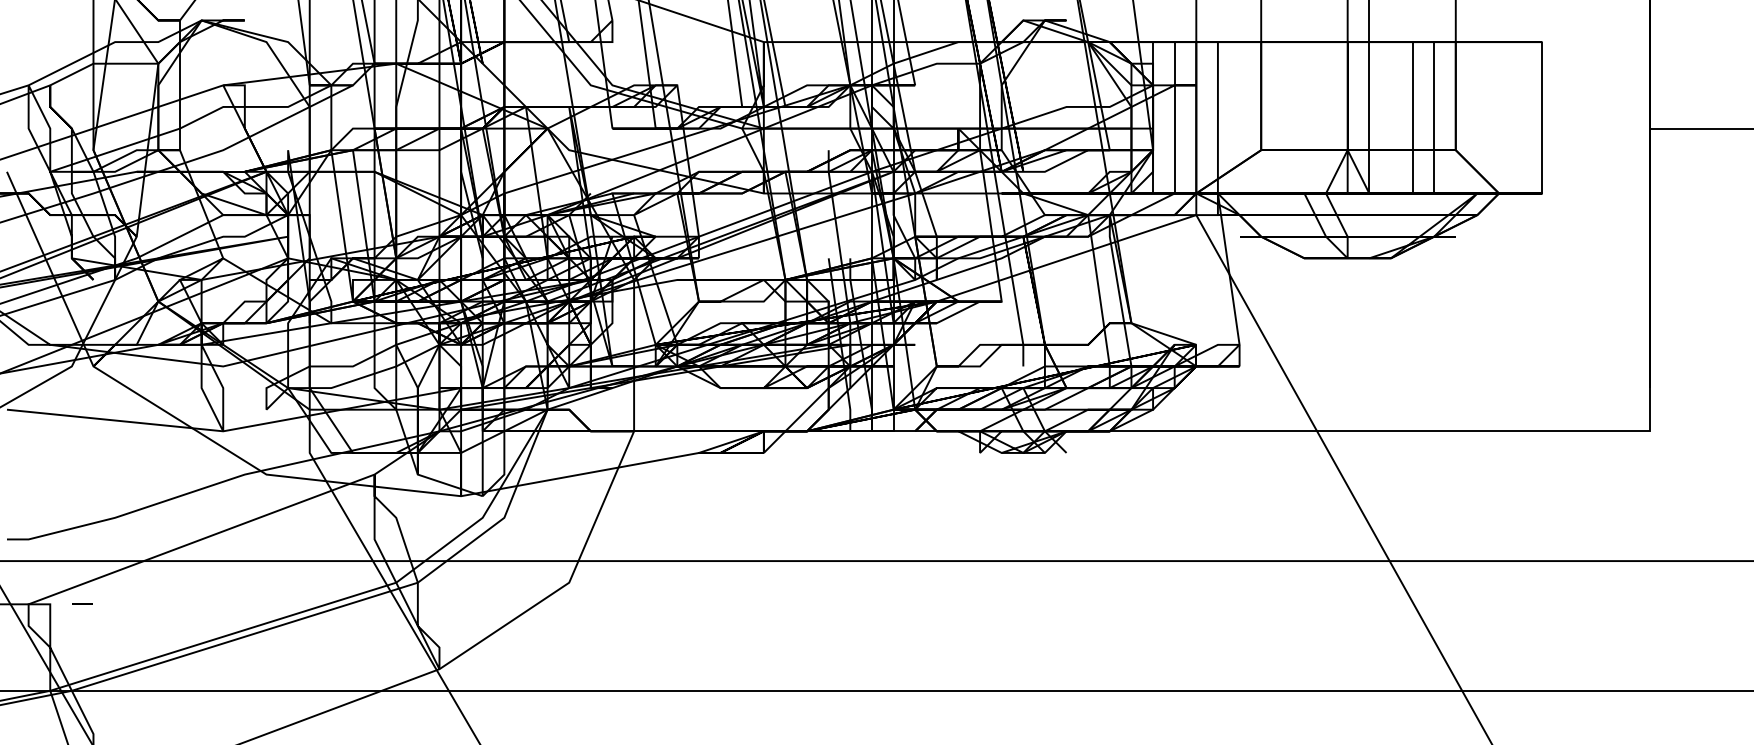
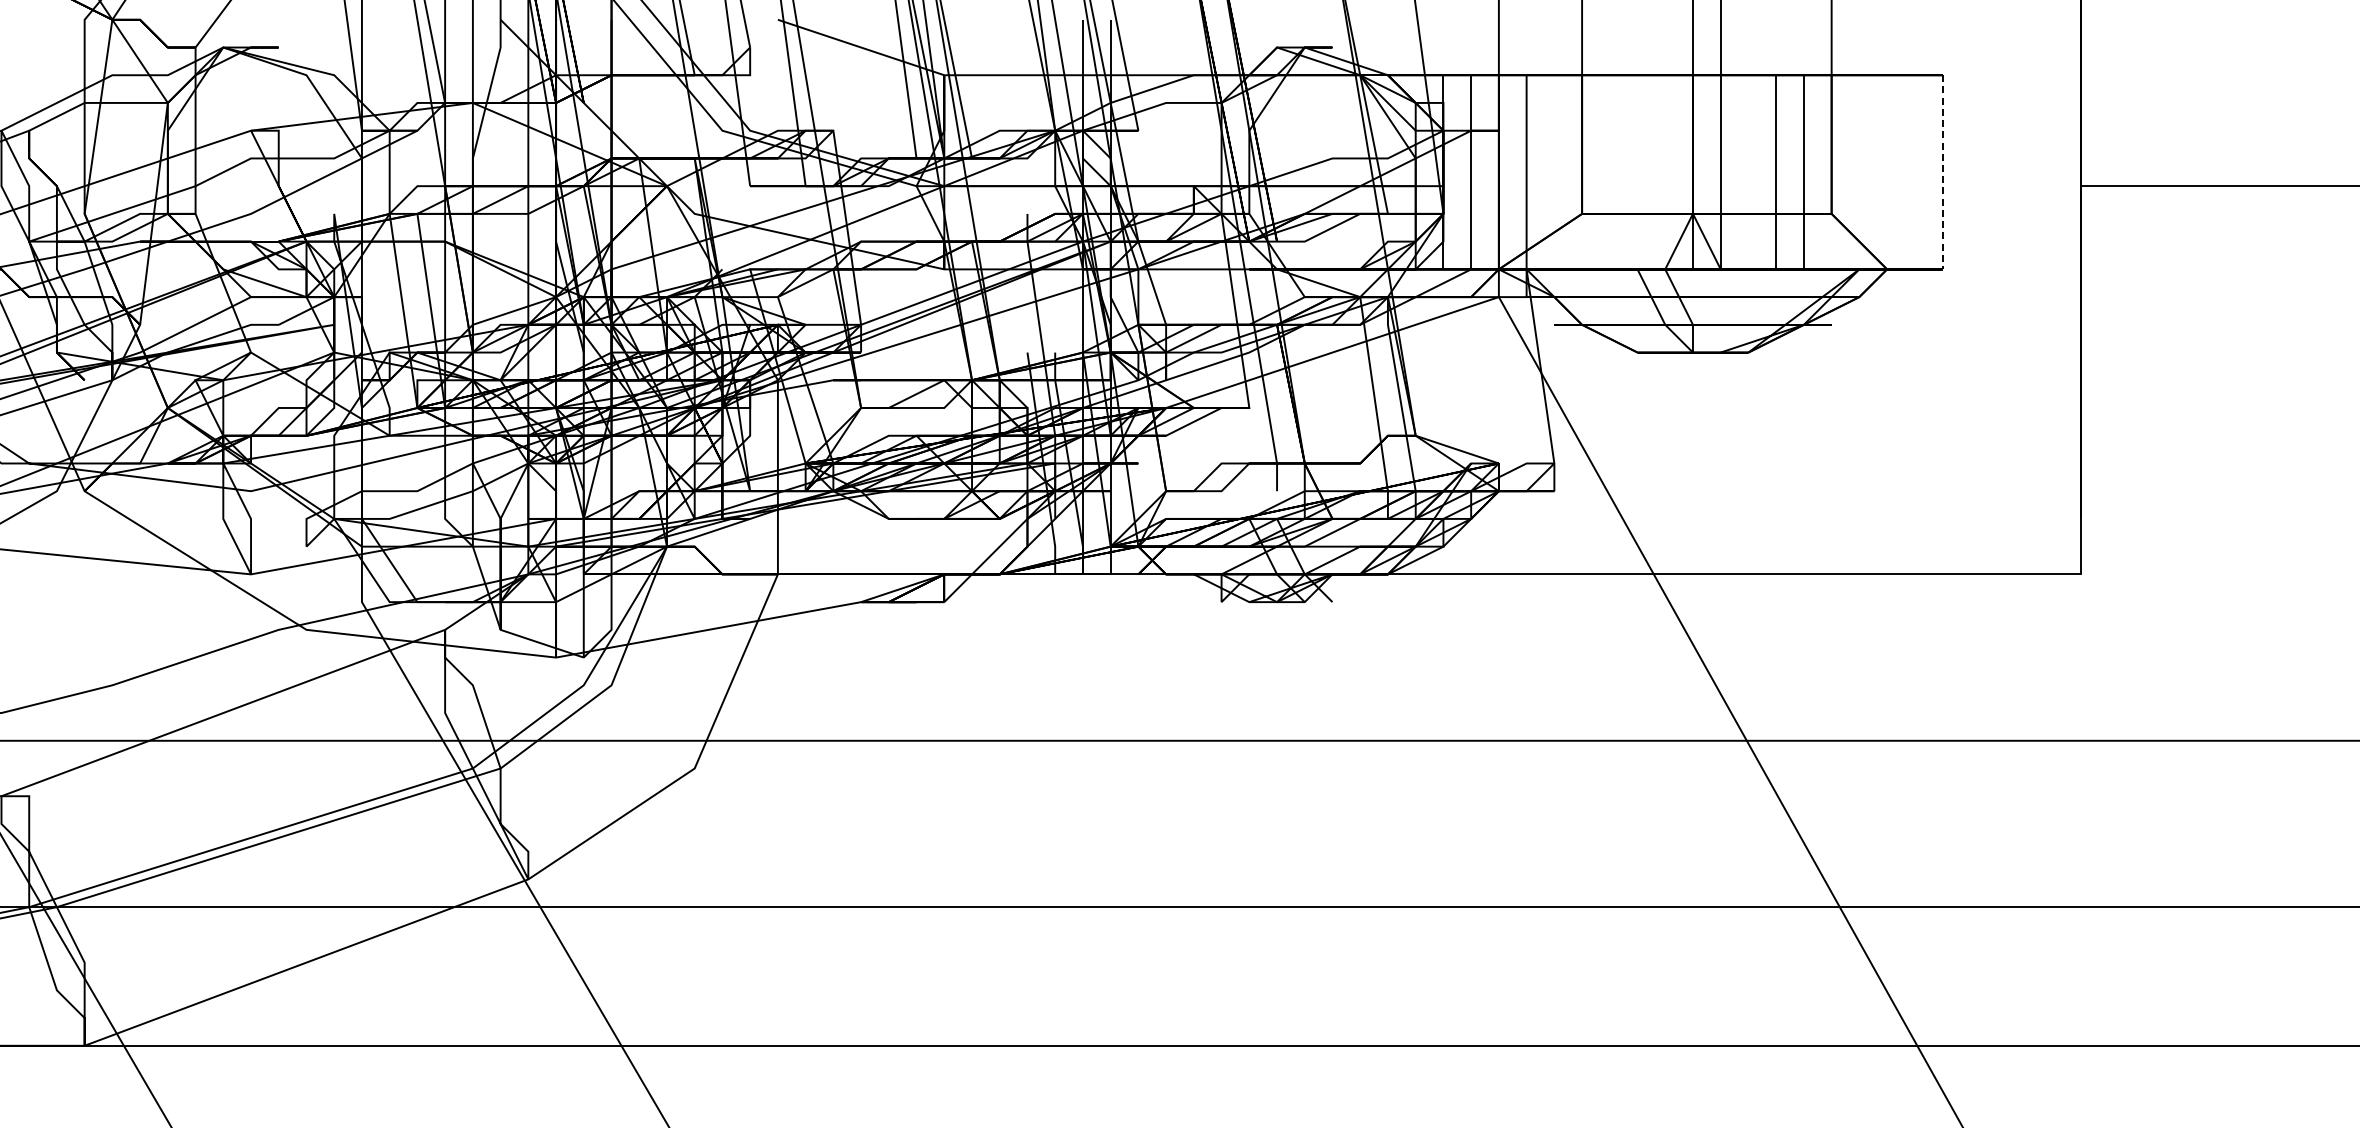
line: (1542, 117) -> (1942, 172), solid -> dashed
line: (82, 603) -> (70, 795), removed

